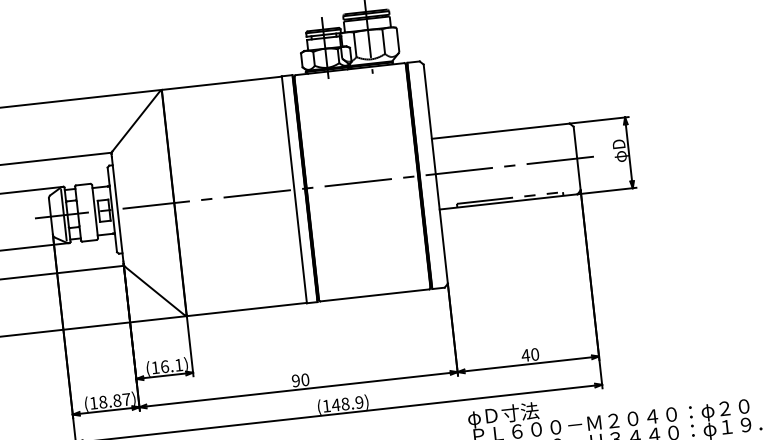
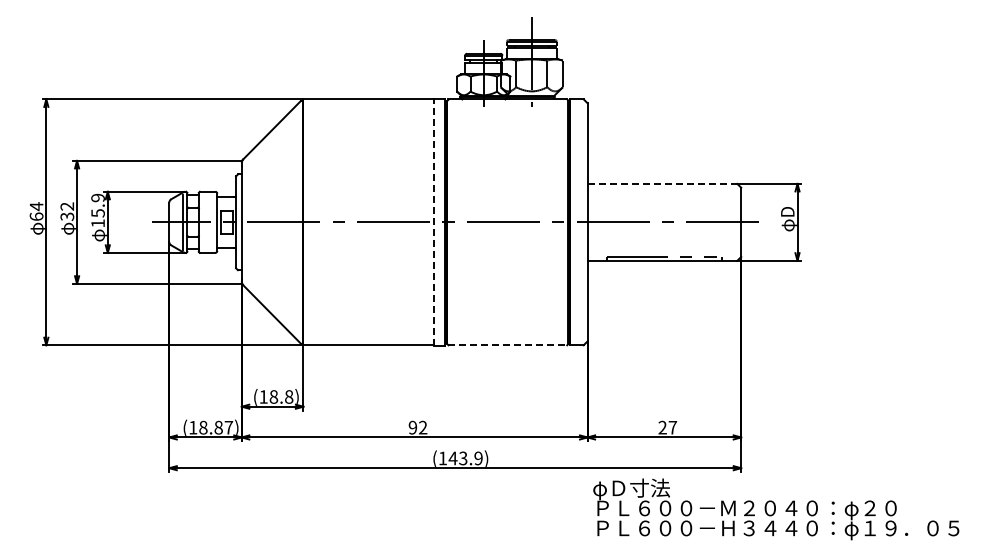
line: (500, 130) -> (662, 183), solid -> dashed
line: (293, 189) -> (433, 221), solid -> dashed
line: (375, 295) -> (508, 345), solid -> dashed
text: (530, 354) -> (667, 427), 40 -> 27
text: (171, 365) -> (281, 396), (16.1) -> (18.8)
text: (305, 379) -> (423, 427), 90 -> 92
text: (345, 404) -> (463, 458), (148.9) -> (143.9)

